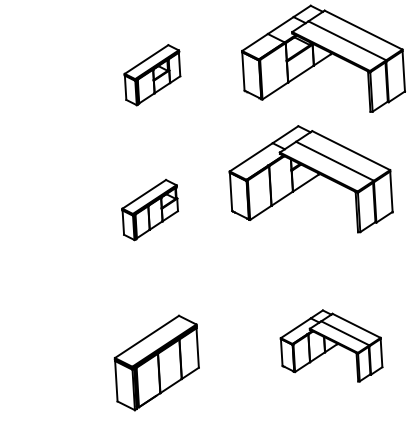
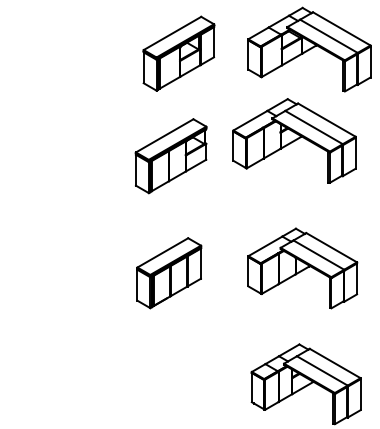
part: (151, 74) -> (178, 53), size x1.67
part: (149, 210) -> (170, 156), size x1.67
part: (330, 346) -> (302, 268), size x1.43

